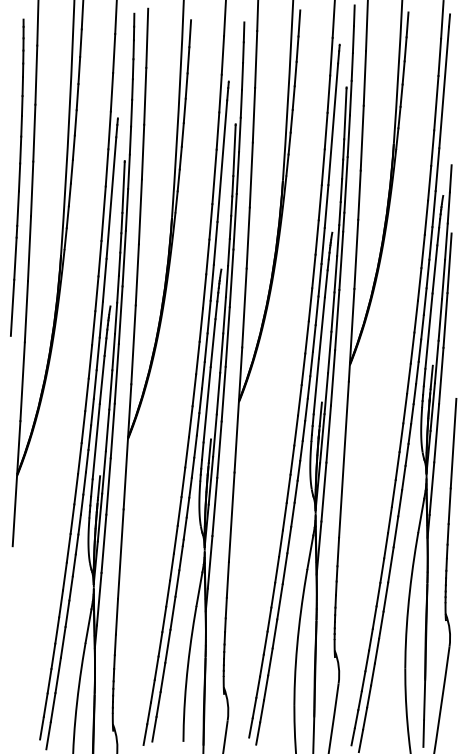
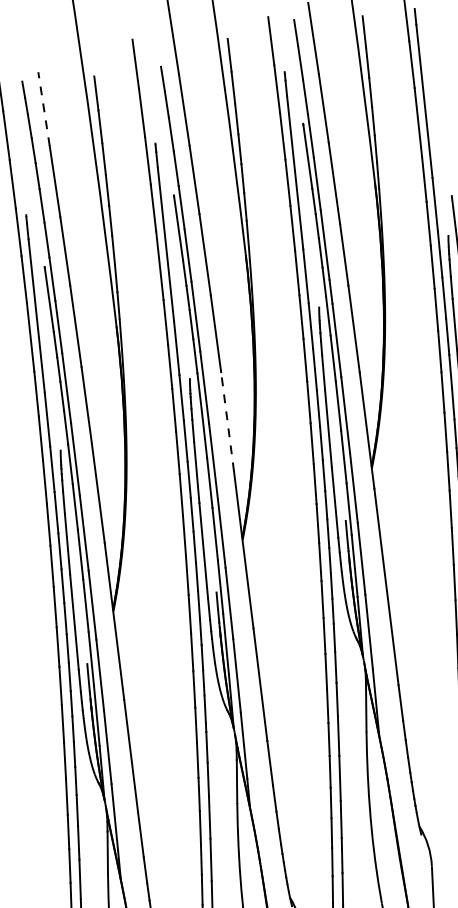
line: (147, 38) -> (44, 109), solid -> dashed
line: (244, 308) -> (227, 422), solid -> dashed

